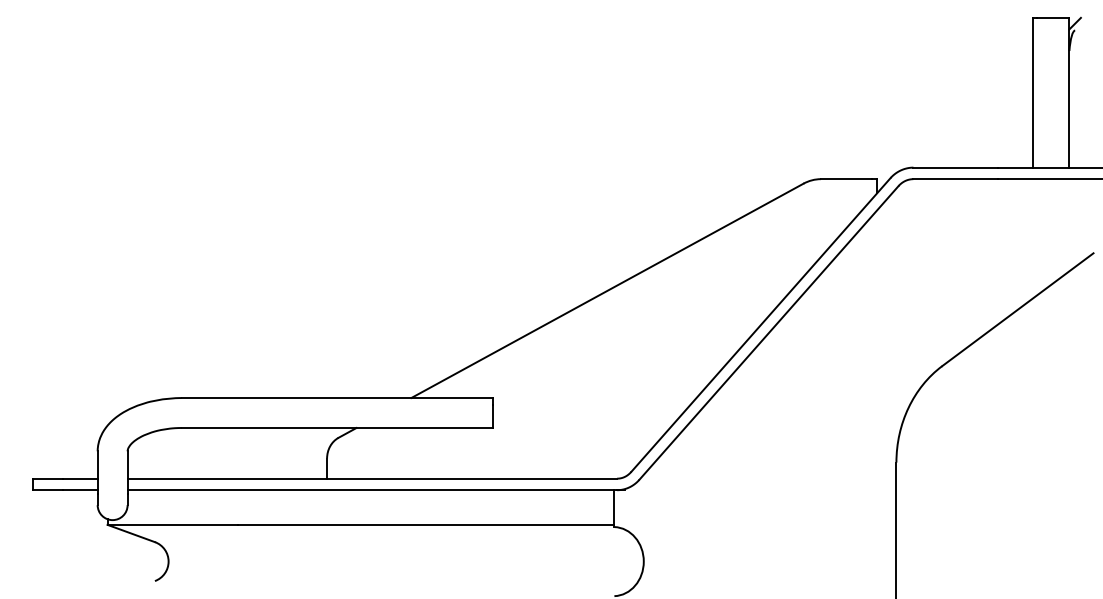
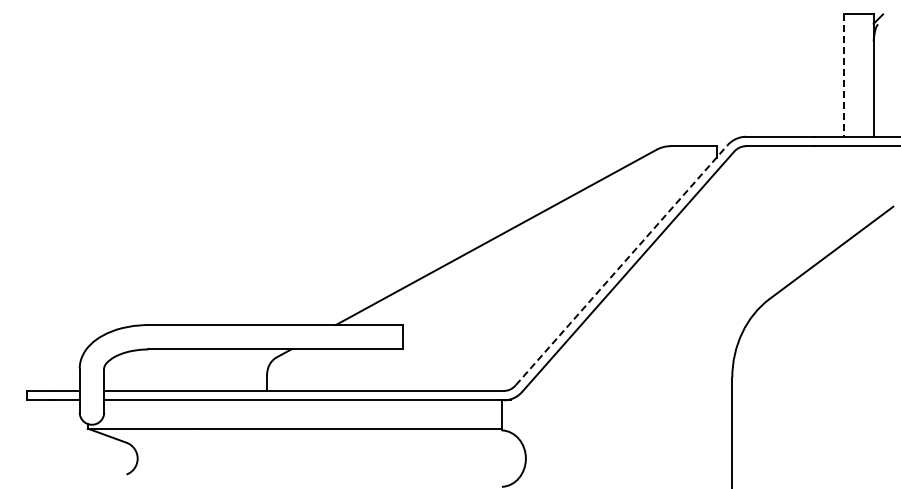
line: (1032, 93) -> (843, 76), solid -> dashed
line: (762, 323) -> (622, 264), solid -> dashed

